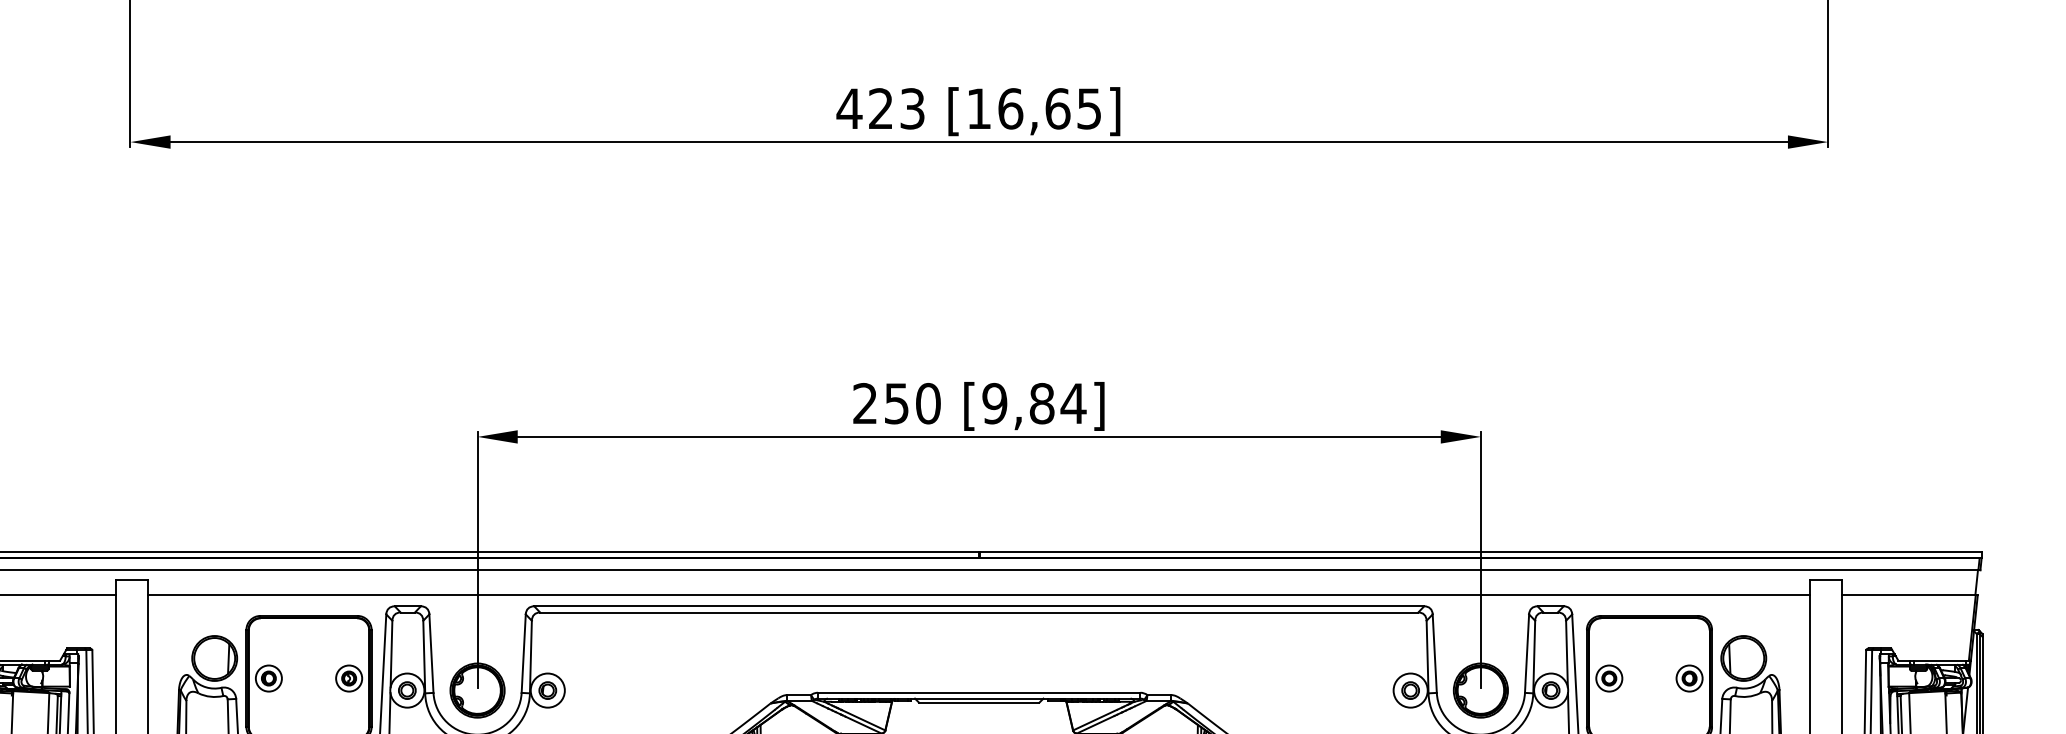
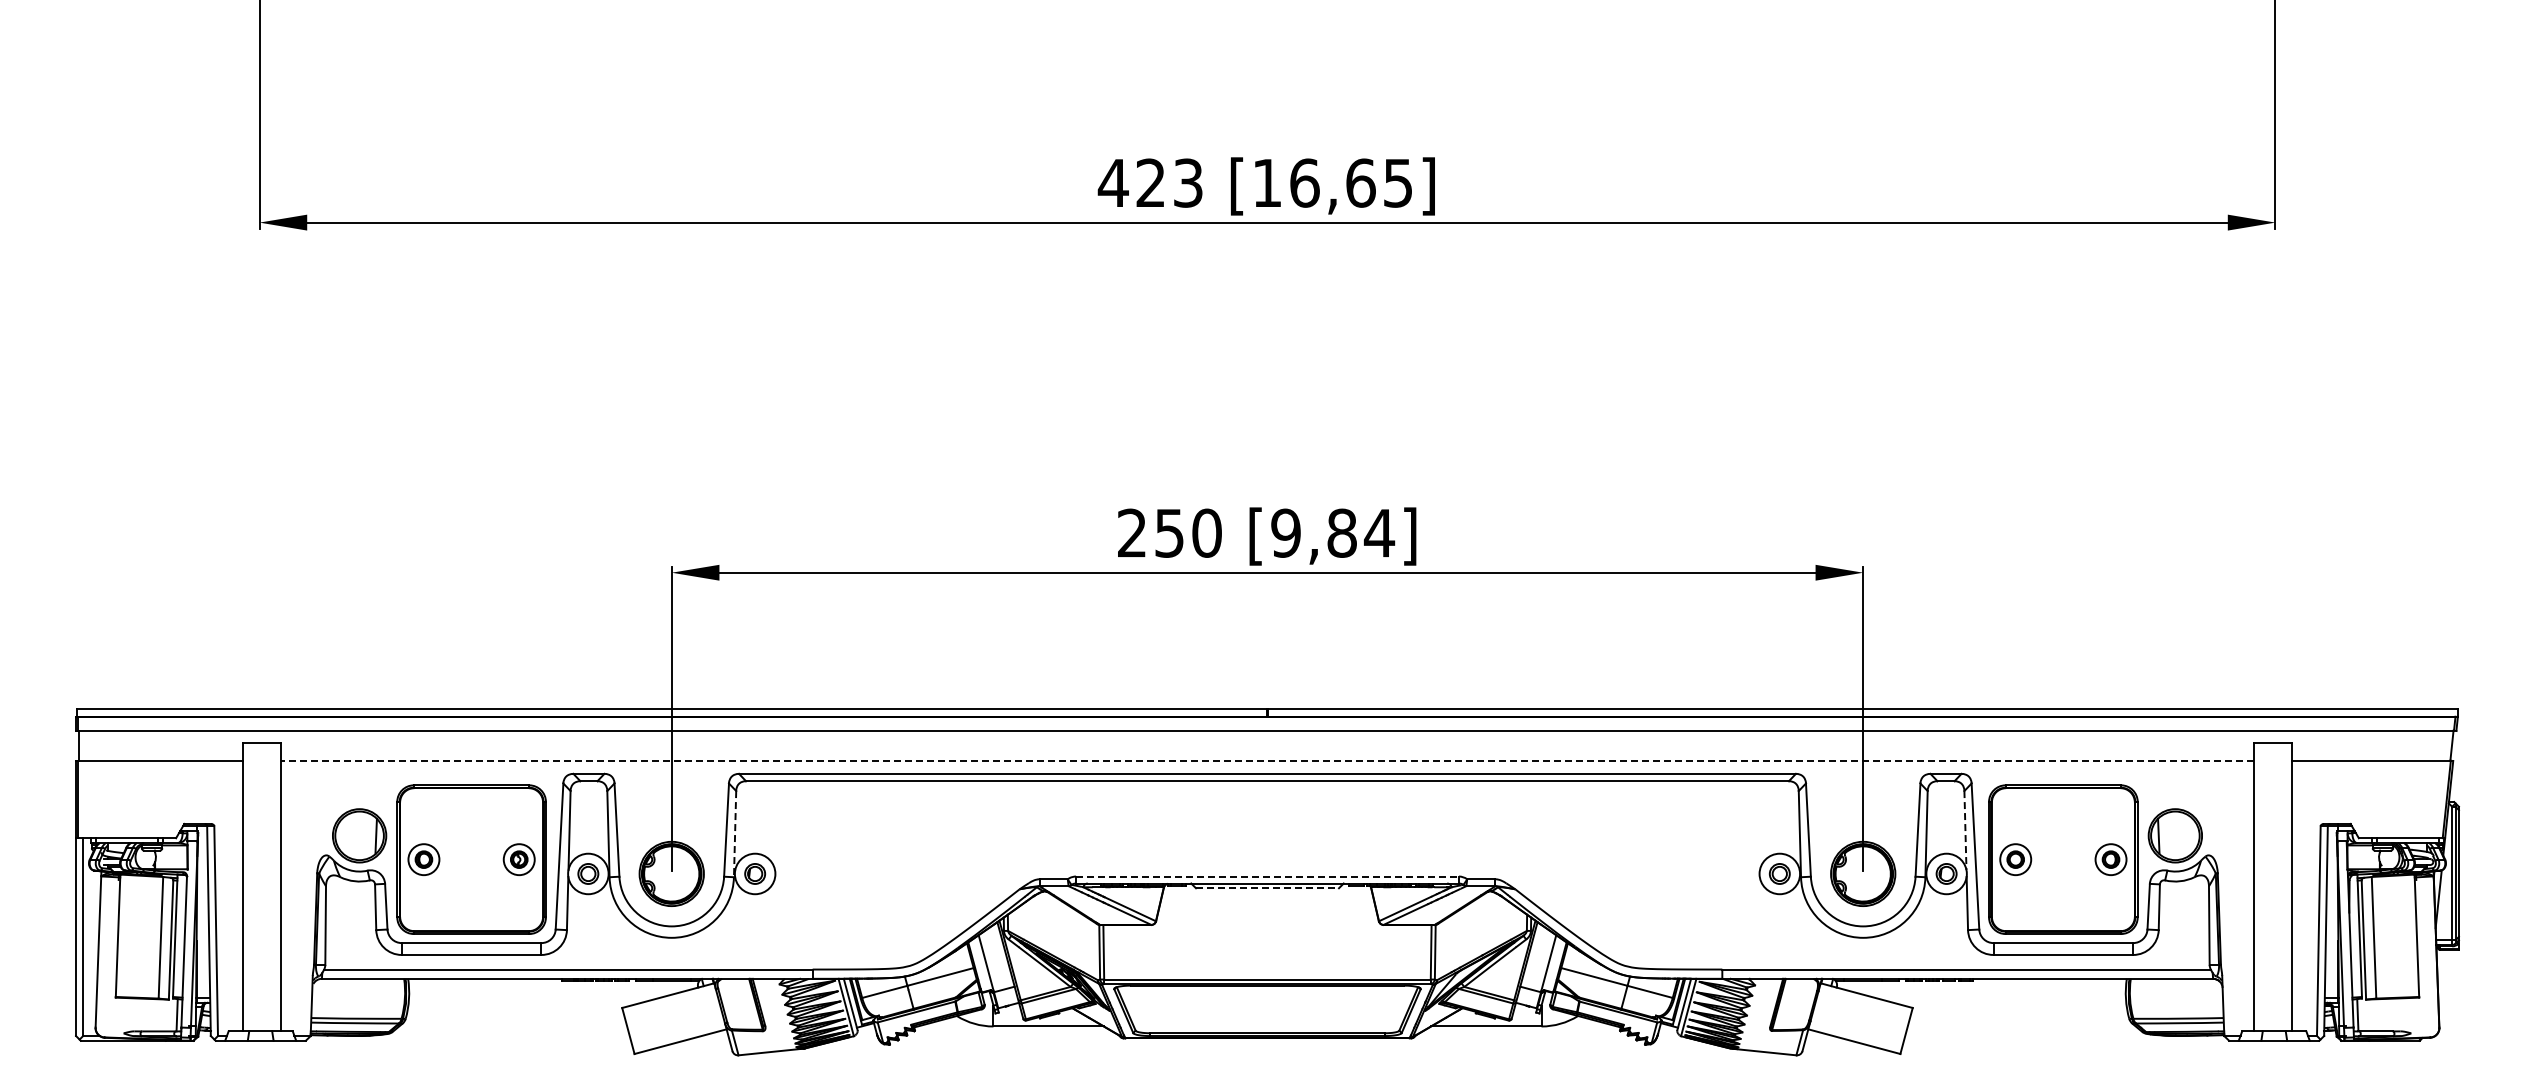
line: (979, 595) -> (1267, 761), solid -> dashed
line: (1567, 654) -> (1965, 831), solid -> dashed
line: (531, 657) -> (735, 834), solid -> dashed
line: (980, 692) -> (1268, 876), solid -> dashed
line: (979, 702) -> (1267, 888), solid -> dashed

